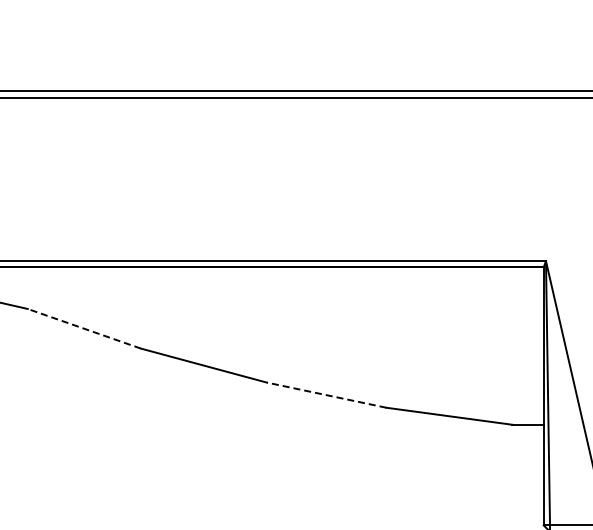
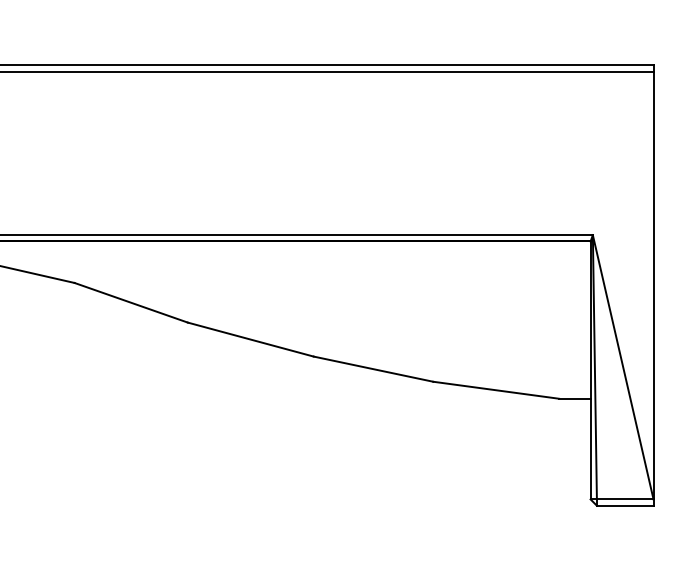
line: (83, 328) -> (130, 302), dashed -> solid
line: (326, 395) -> (373, 369), dashed -> solid

